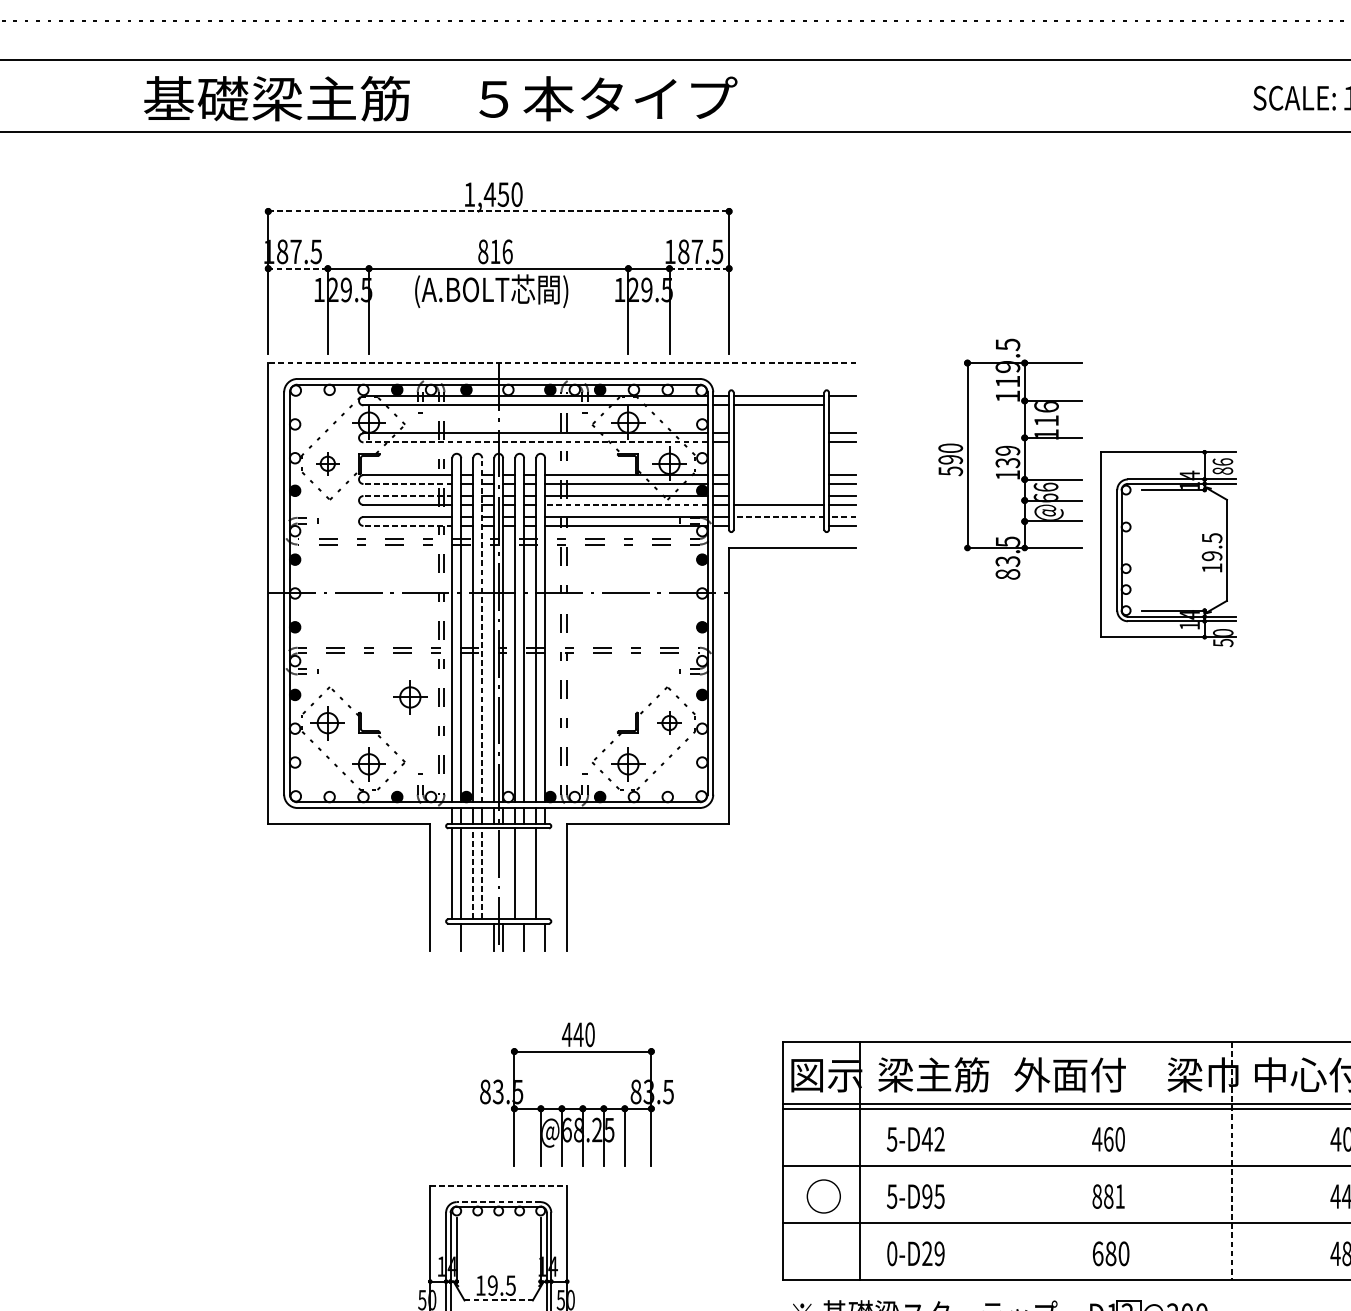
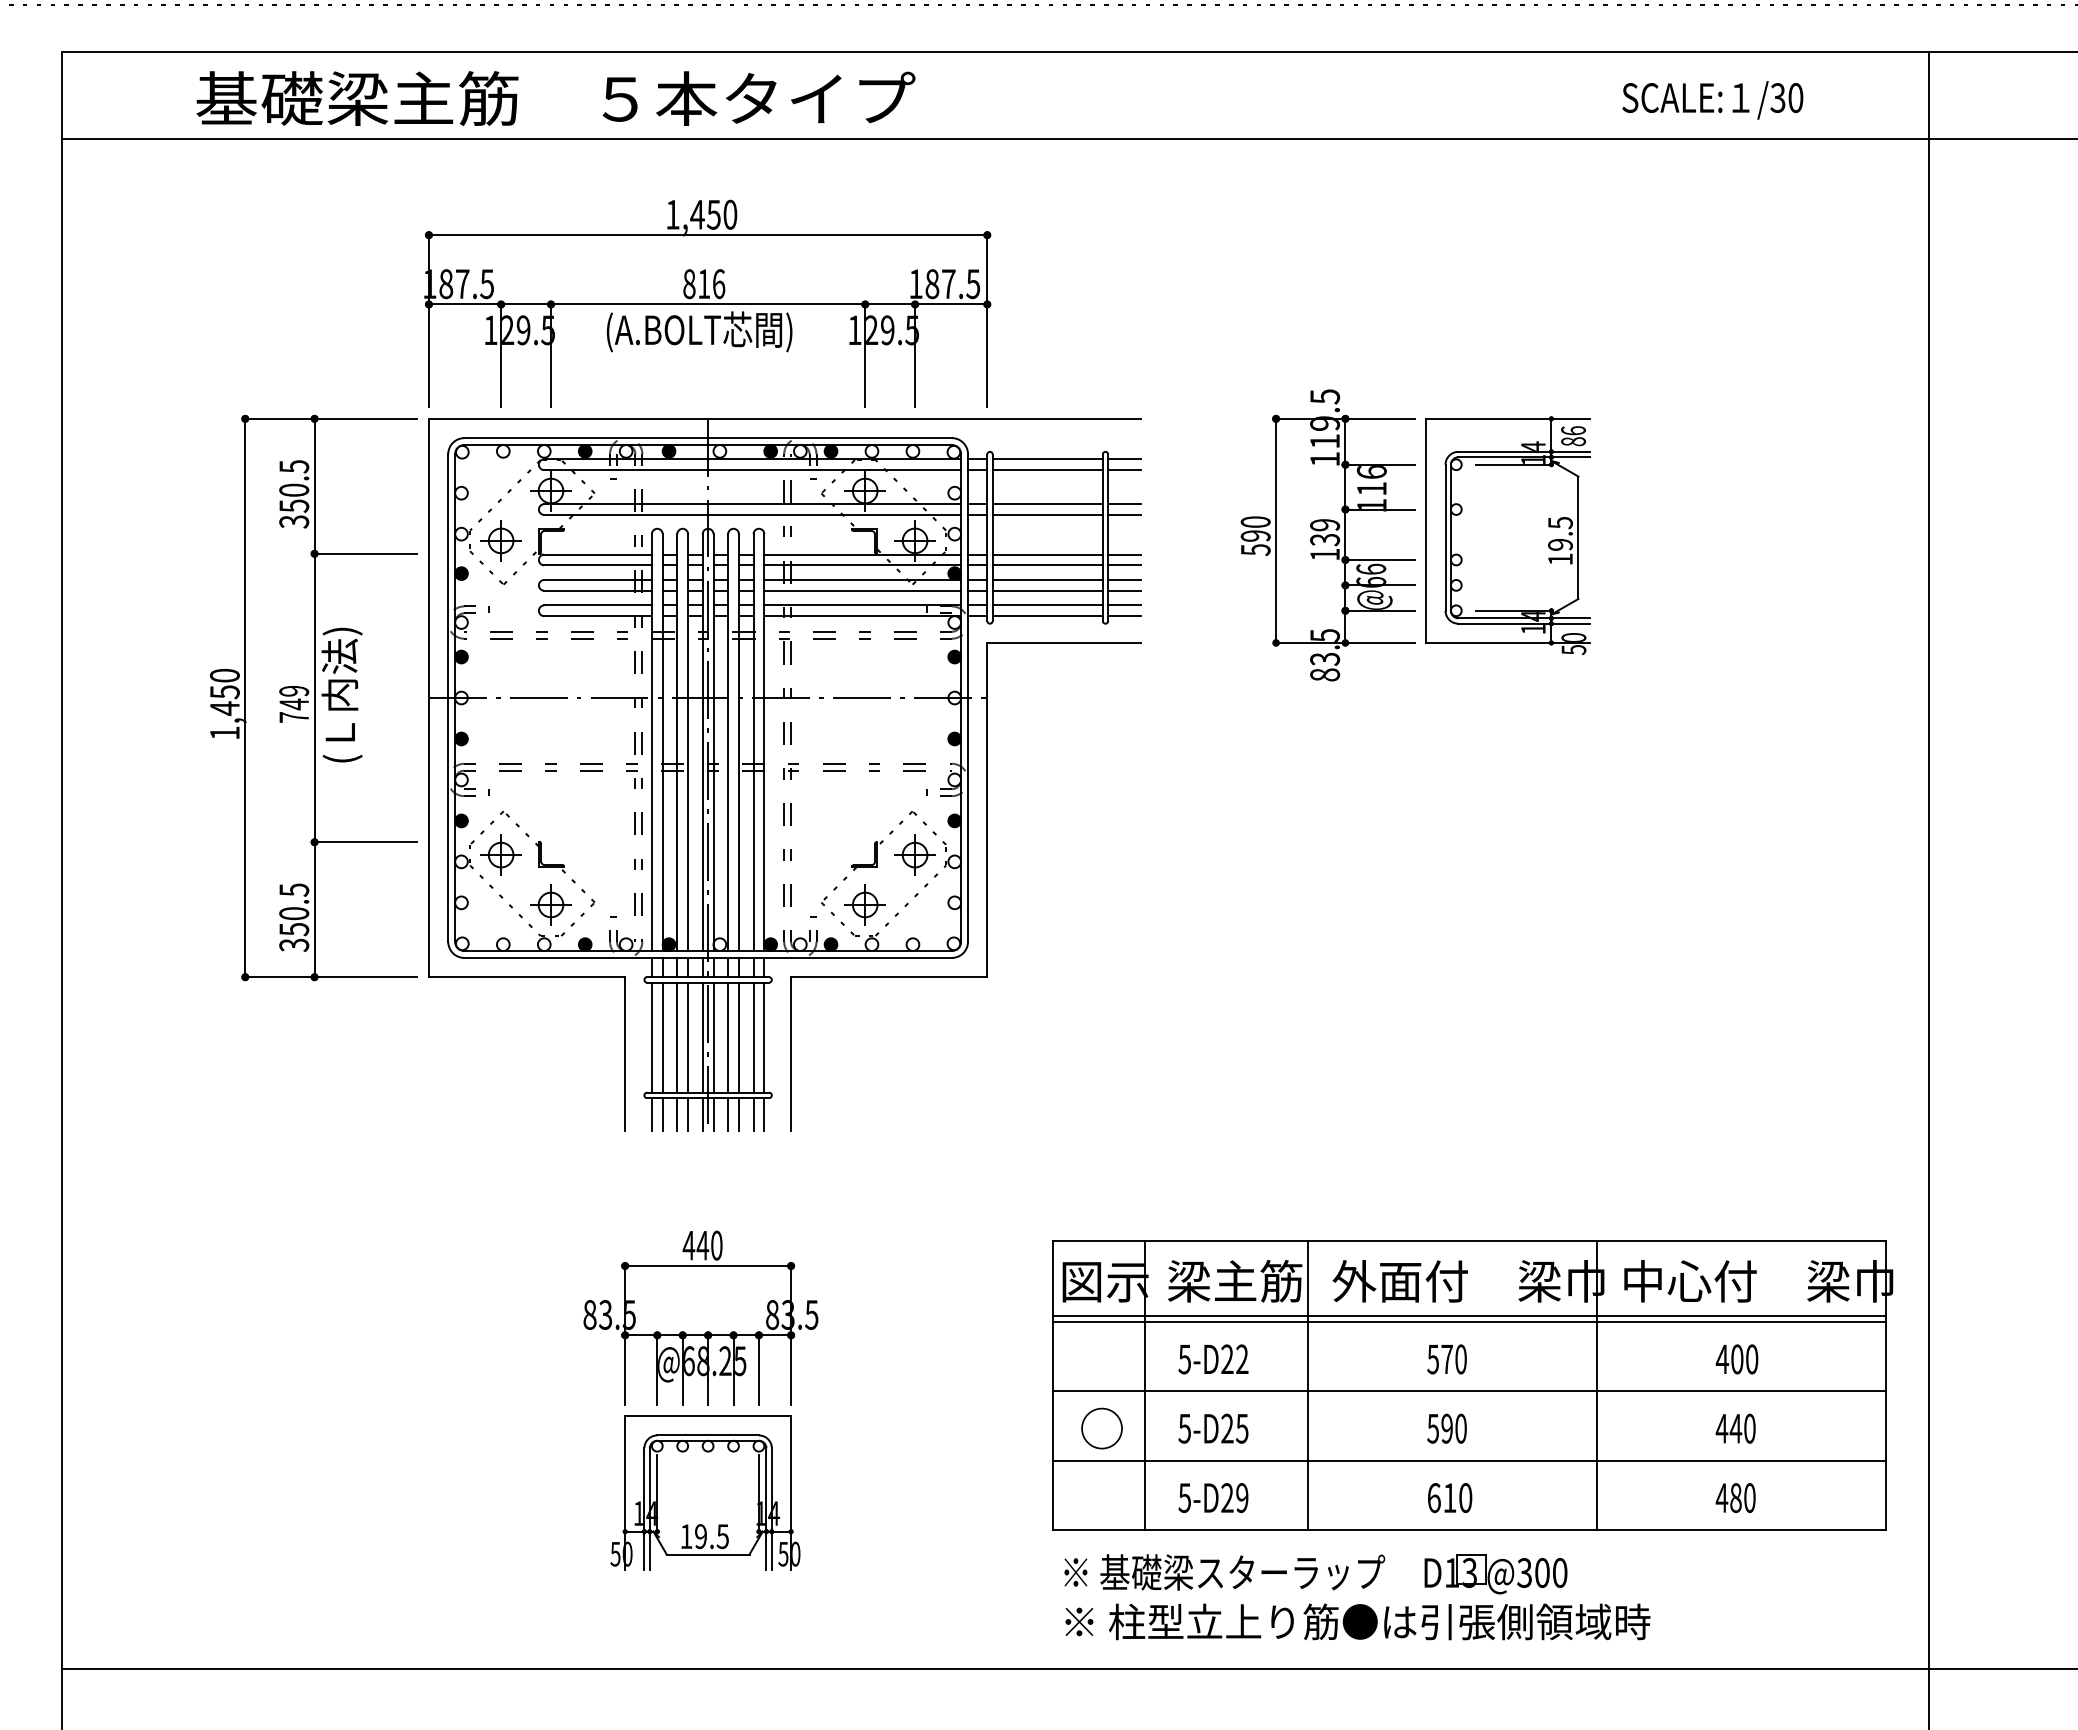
text: (440, 98) -> (555, 98), moved
line: (499, 211) -> (708, 235), dashed -> solid
line: (297, 268) -> (464, 304), dashed -> solid
line: (698, 268) -> (950, 304), dashed -> solid
line: (561, 362) -> (784, 418), dashed -> solid
line: (842, 405) -> (1124, 470), added
line: (778, 433) -> (1047, 504), added
line: (535, 442) -> (752, 514), dashed -> solid
line: (778, 442) -> (1047, 514), added
part: (327, 463) -> (500, 540), size x1.43
line: (778, 475) -> (1047, 554), added
line: (408, 484) -> (598, 565), dashed -> solid
line: (778, 484) -> (1047, 565), added
line: (408, 496) -> (598, 580), dashed -> solid
line: (778, 496) -> (1047, 580), added
line: (626, 504) -> (862, 590), dashed -> solid
line: (778, 517) -> (1047, 605), dashed -> solid
line: (842, 517) -> (1124, 605), dashed -> solid
line: (408, 526) -> (598, 616), dashed -> solid
line: (778, 526) -> (1047, 616), added
part: (1168, 548) -> (1507, 535), moved
part: (172, 593) -> (313, 697), added
line: (482, 630) -> (688, 742), dashed -> solid
part: (409, 697) -> (600, 823), removed
part: (669, 722) -> (914, 854), size x1.43
line: (473, 873) -> (677, 1037), dashed -> solid
line: (482, 873) -> (688, 1037), dashed -> solid
line: (494, 873) -> (702, 1037), added
line: (503, 873) -> (713, 1037), added
line: (523, 873) -> (738, 1037), added
line: (545, 873) -> (764, 1037), added
line: (451, 937) -> (651, 1114), added
line: (473, 937) -> (677, 1114), added
line: (482, 937) -> (688, 1114), added
line: (515, 937) -> (728, 1114), added
line: (536, 937) -> (753, 1114), added
part: (576, 1094) -> (700, 1317), moved
text: (927, 1138) -> (1227, 1358), 5-D42 -> 5-D22
text: (1103, 1139) -> (1440, 1359), 460 -> 570
line: (993, 1160) -> (1307, 1385), added
line: (1231, 1161) -> (1596, 1386), dashed -> solid
line: (499, 1186) -> (708, 1416), dashed -> solid
text: (927, 1196) -> (1227, 1428), 5-D95 -> 5-D25
text: (1108, 1196) -> (1446, 1428), 881 -> 590
line: (499, 1202) -> (708, 1435), dashed -> solid
text: (891, 1253) -> (1184, 1497), 0-D29 -> 5-D29
text: (1110, 1254) -> (1449, 1498), 680 -> 610
line: (499, 1300) -> (708, 1554), dashed -> solid

